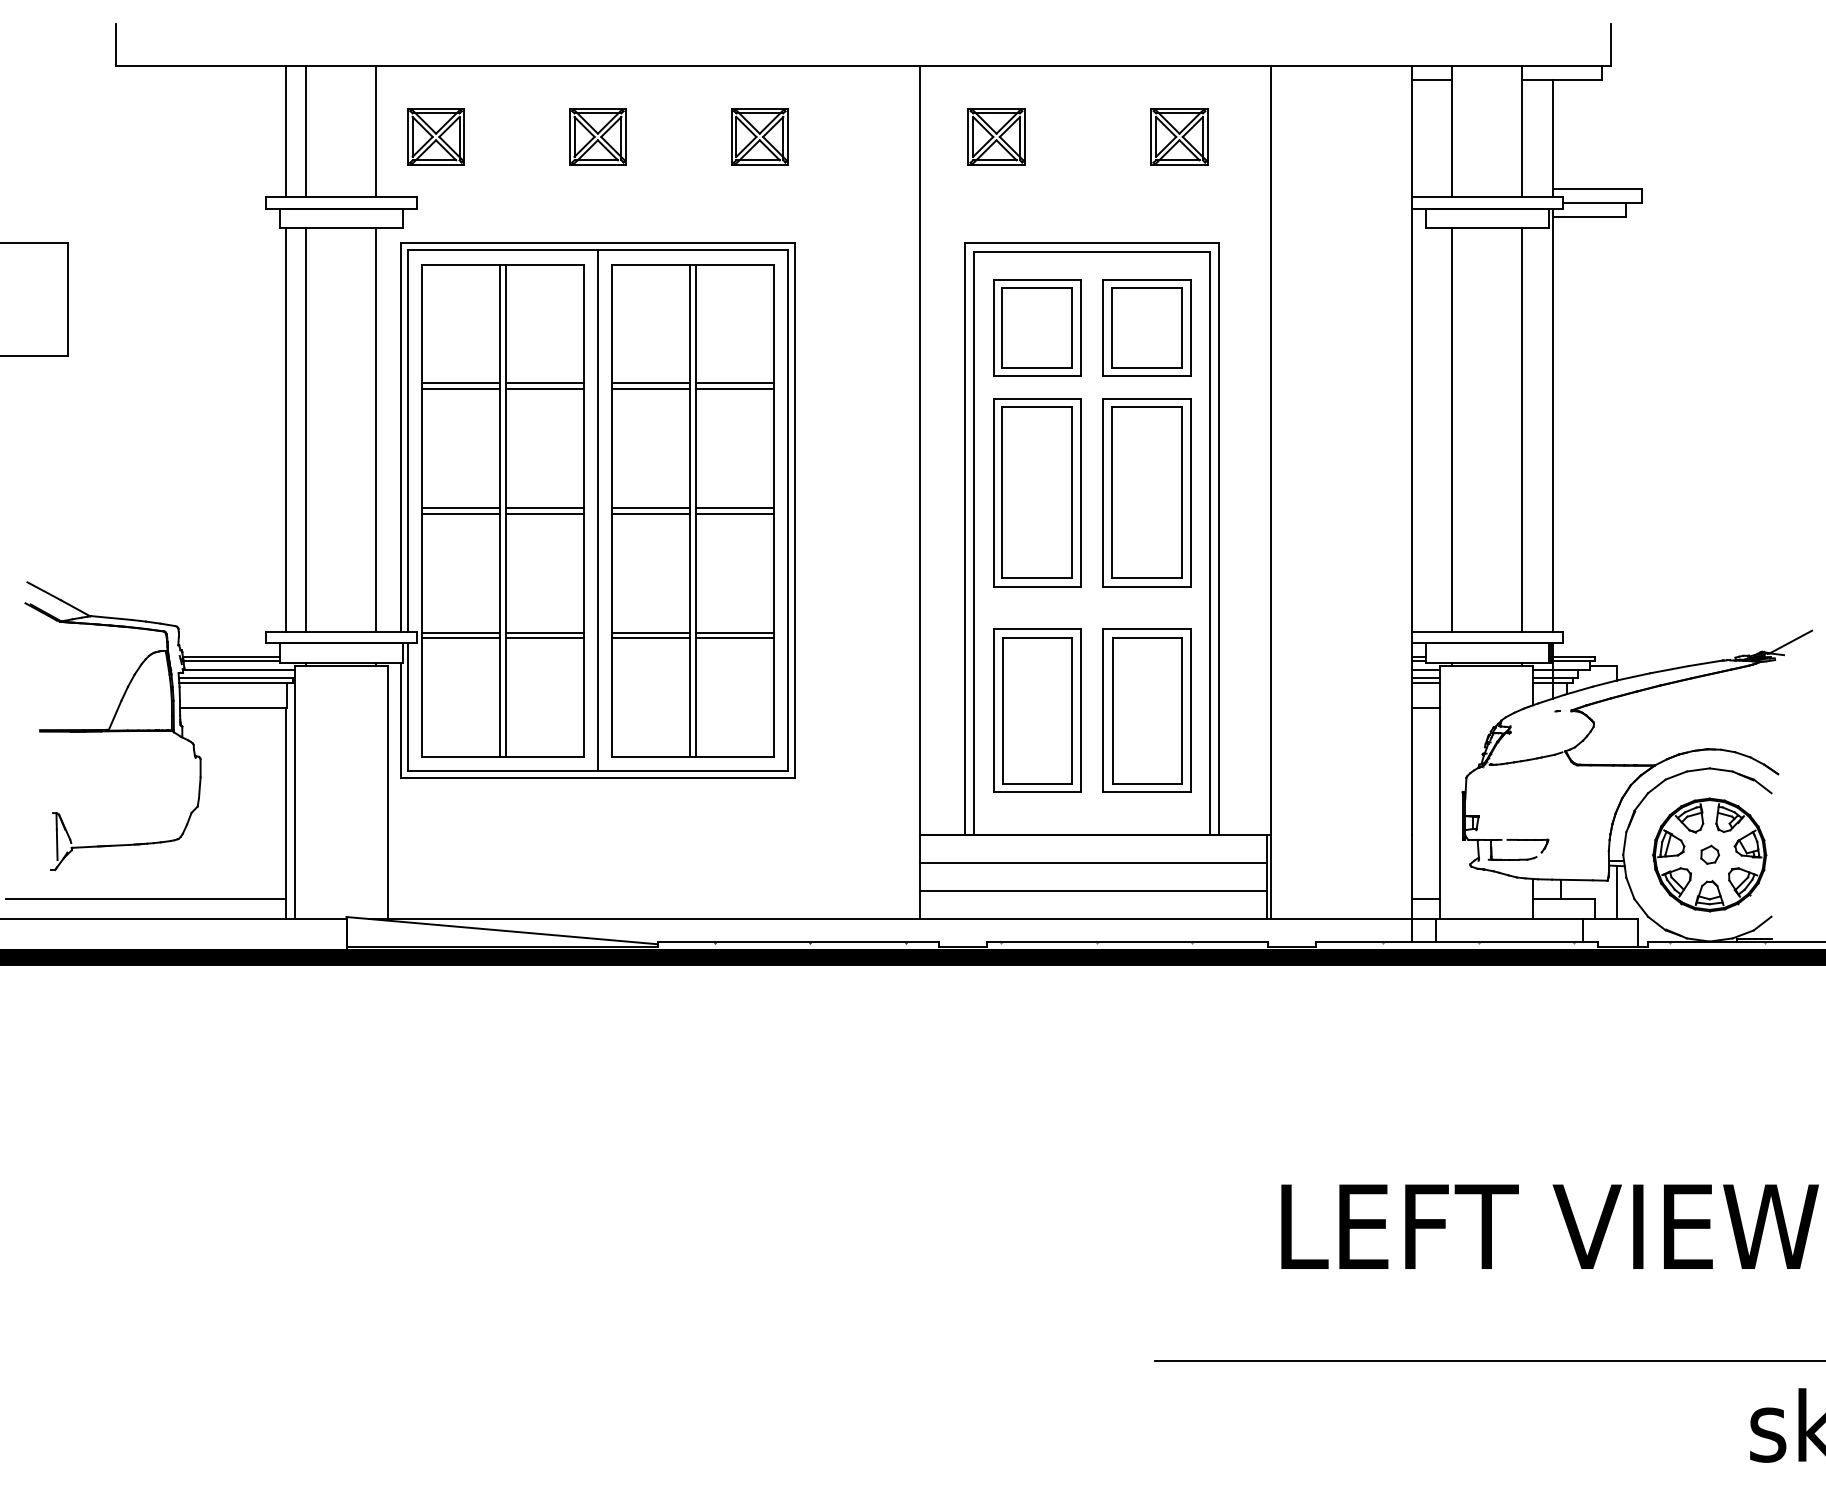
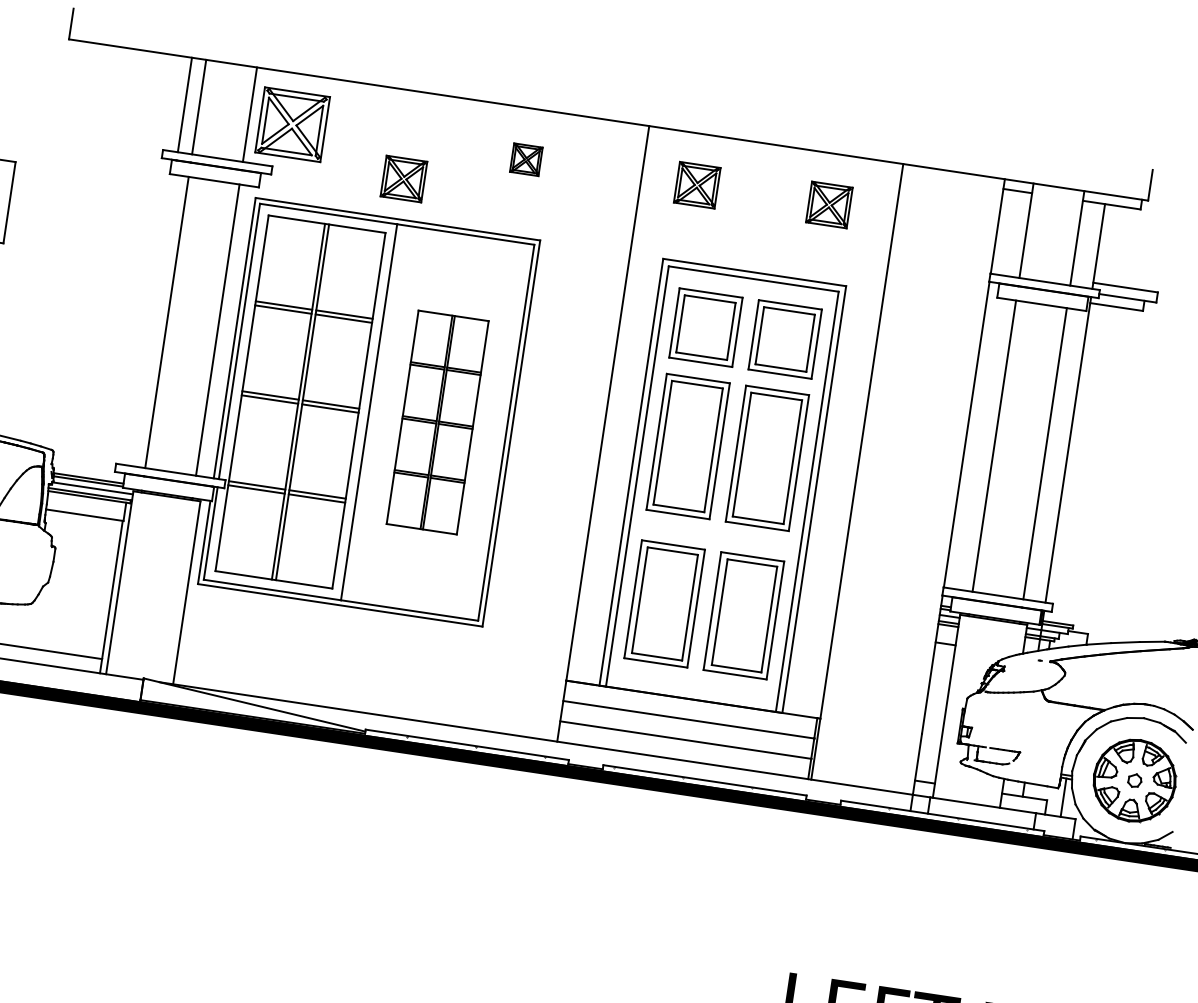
part: (435, 136) -> (292, 124), size x1.6
part: (597, 136) -> (403, 178), moved
part: (759, 136) -> (526, 159), size x0.7
line: (286, 429) -> (153, 319), removed
part: (692, 510) -> (437, 422), size x0.6

